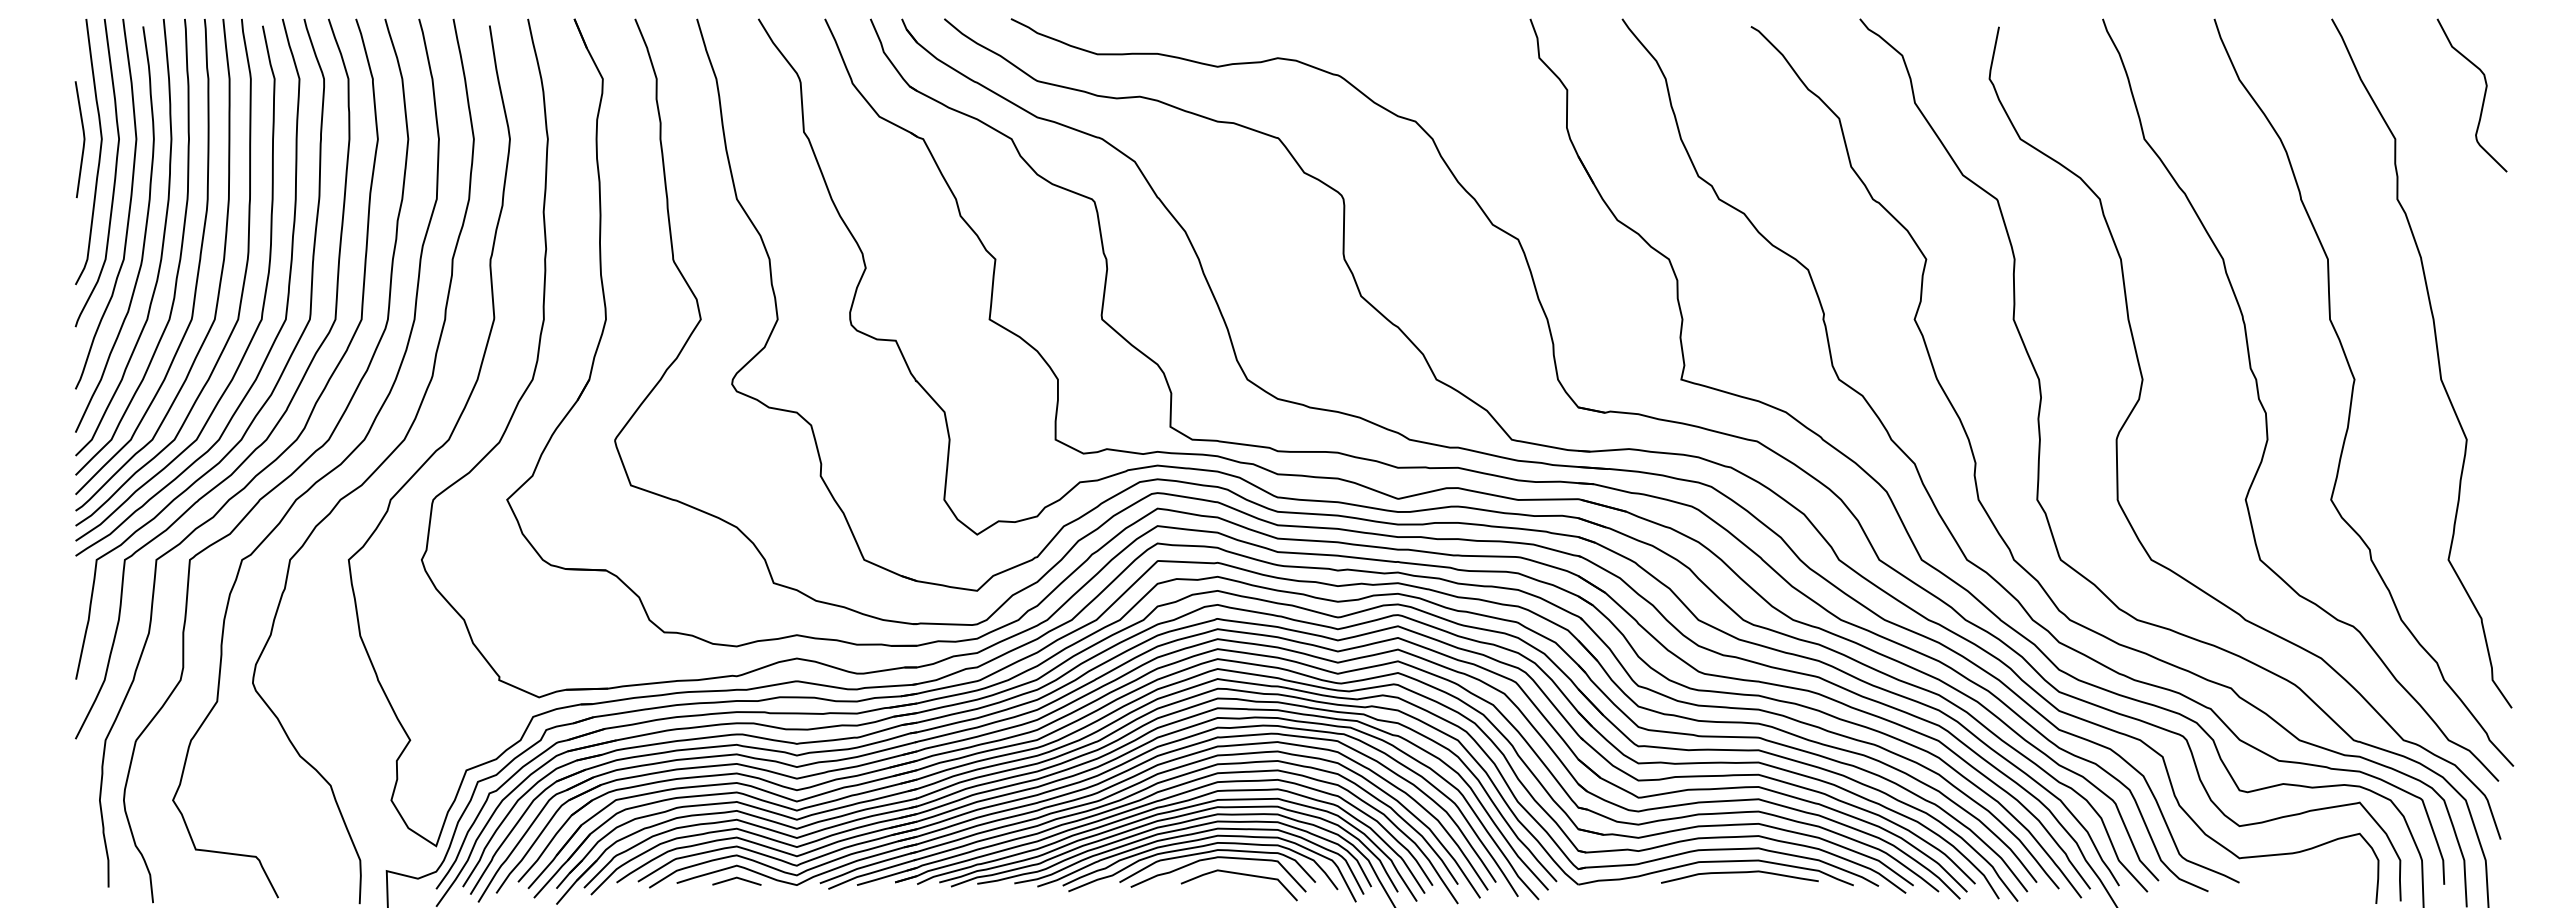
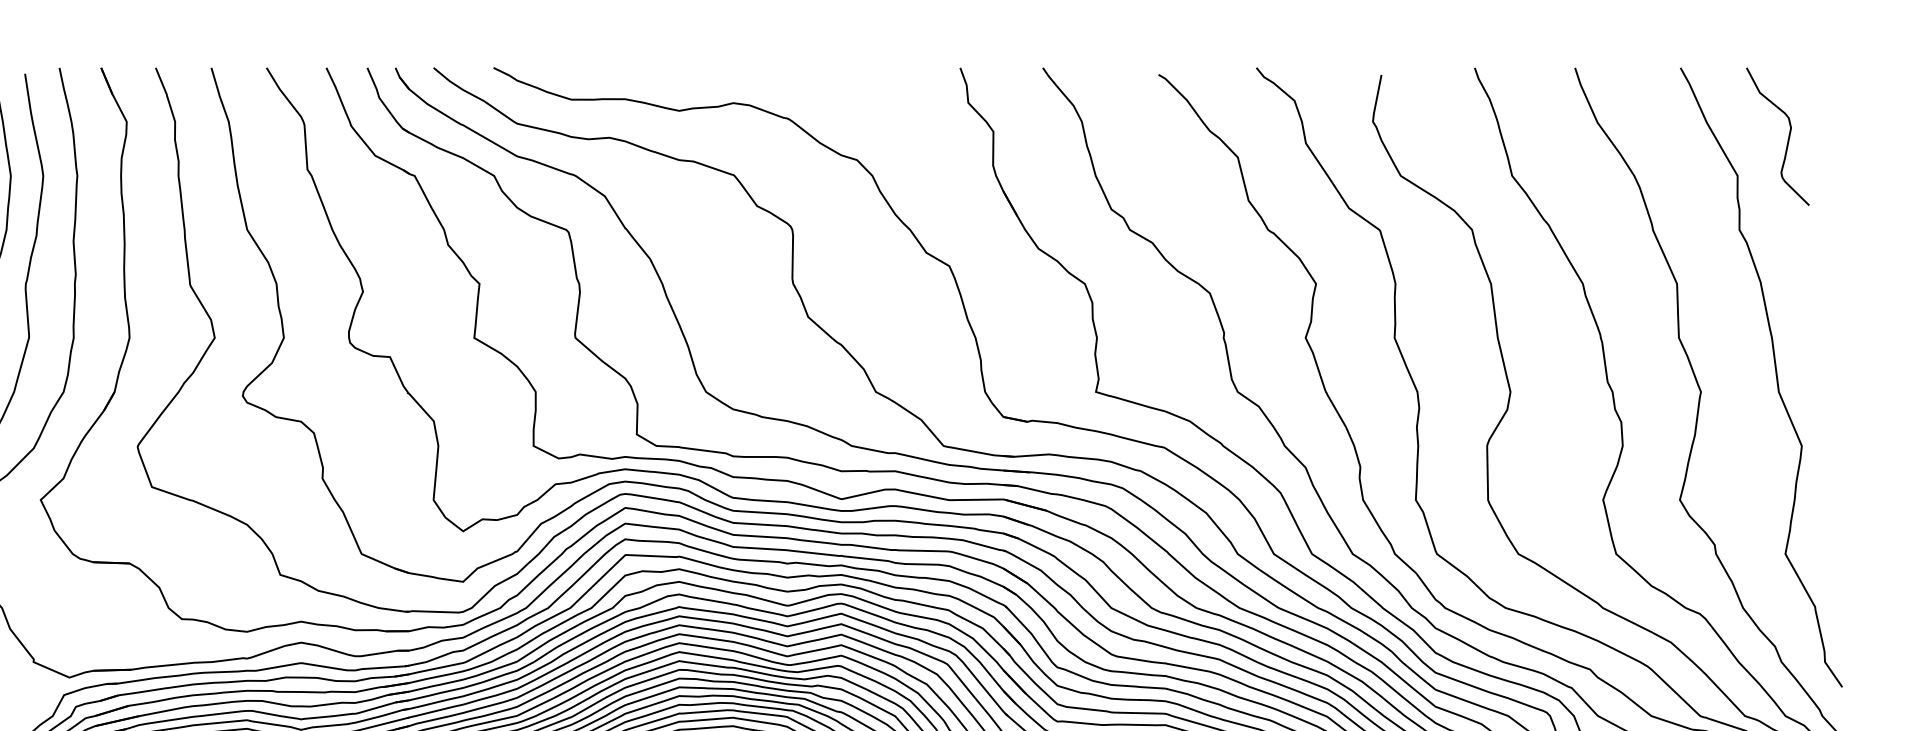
curve: (2483, 96) -> (1788, 137), moved

